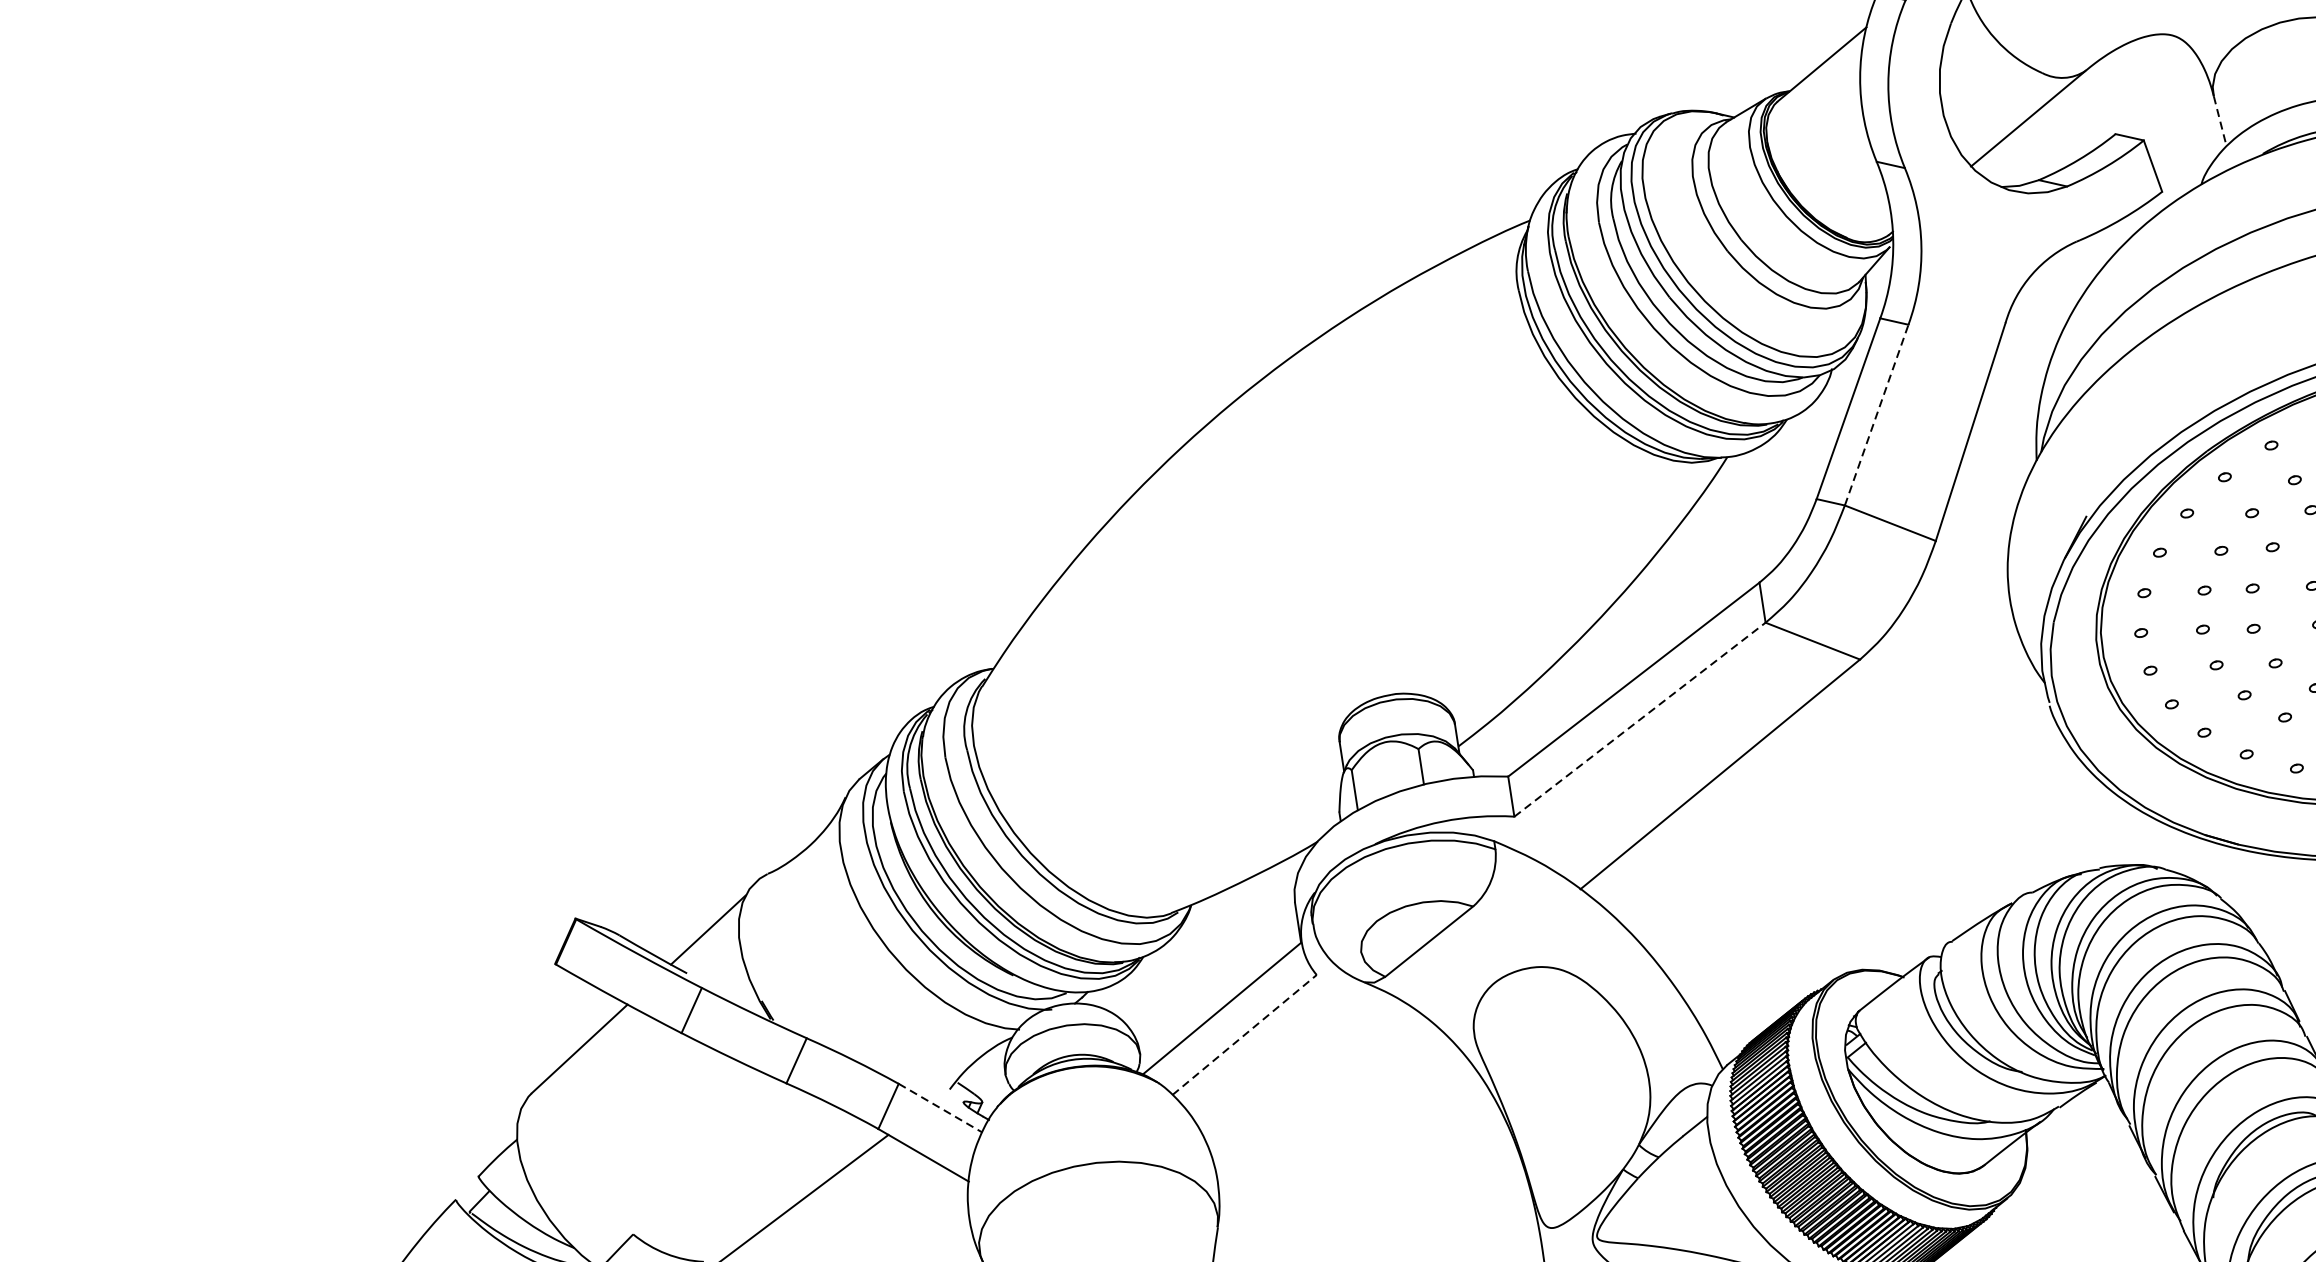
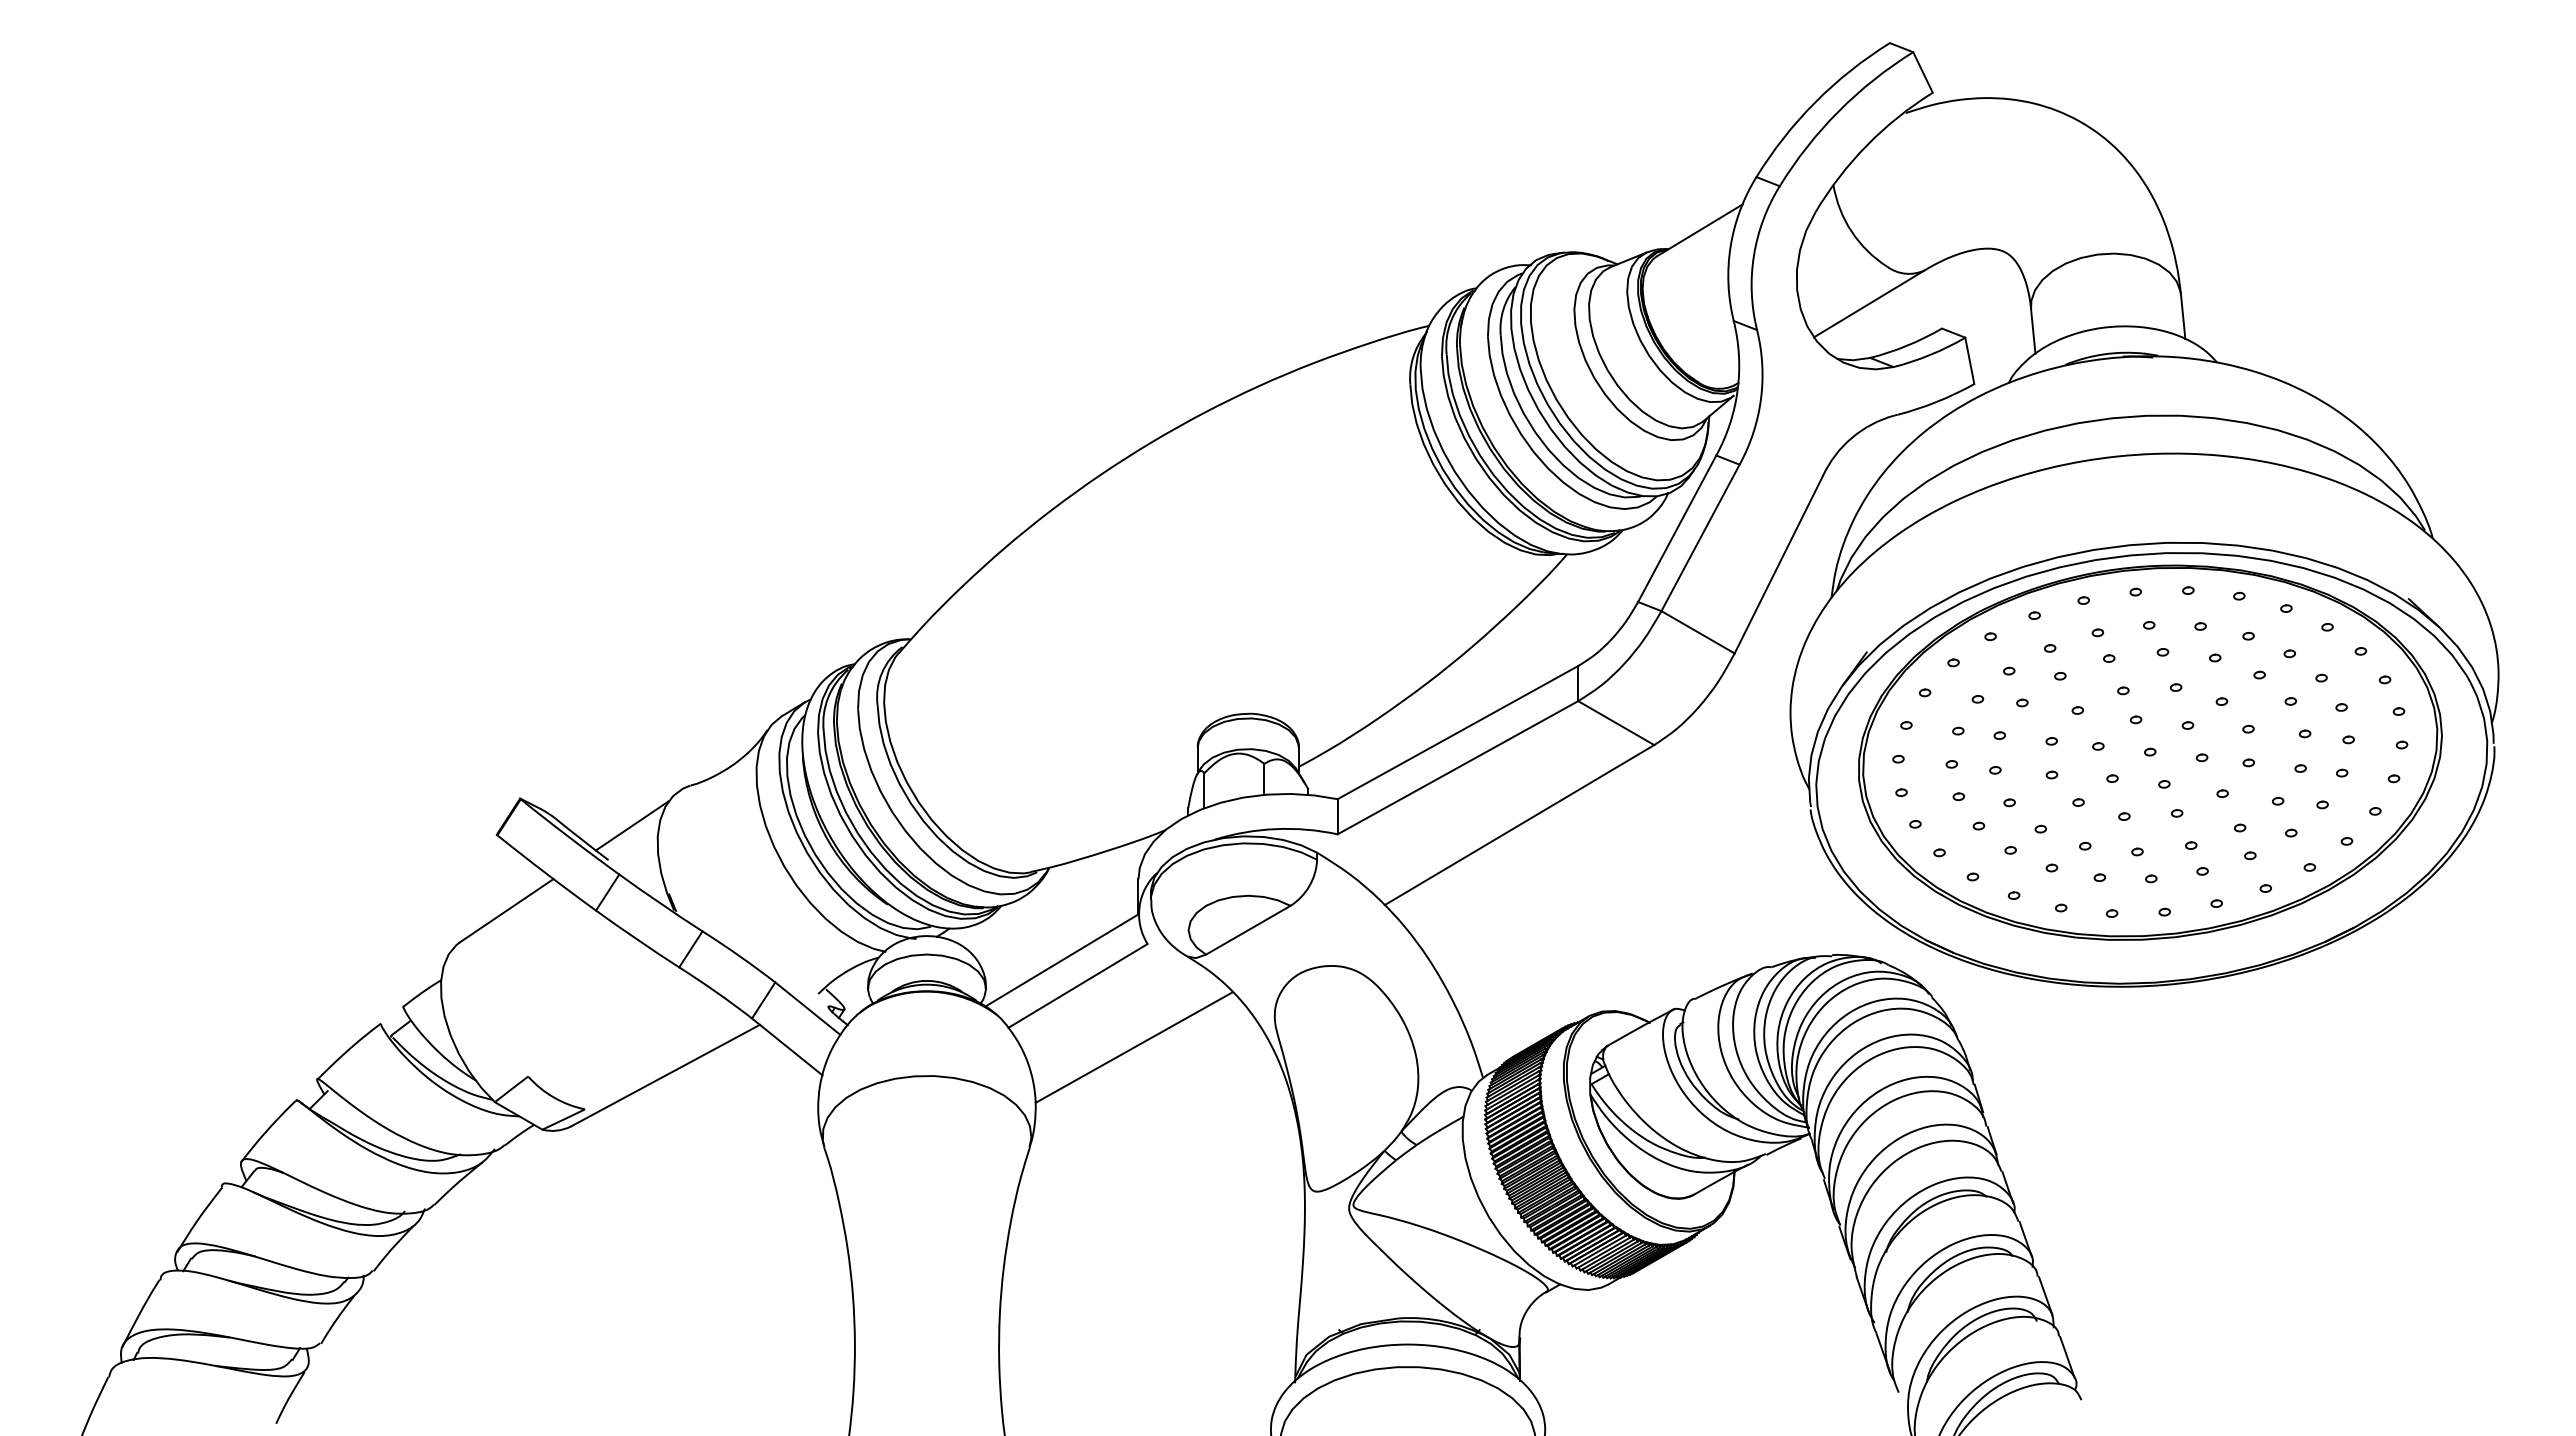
line: (2220, 121) -> (2033, 331), dashed -> solid
line: (1876, 414) -> (1700, 537), dashed -> solid
line: (1639, 719) -> (1457, 767), dashed -> solid
line: (1245, 1034) -> (1078, 985), dashed -> solid
line: (1318, 1095) -> (1133, 1047), added
line: (939, 1107) -> (807, 1008), dashed -> solid

